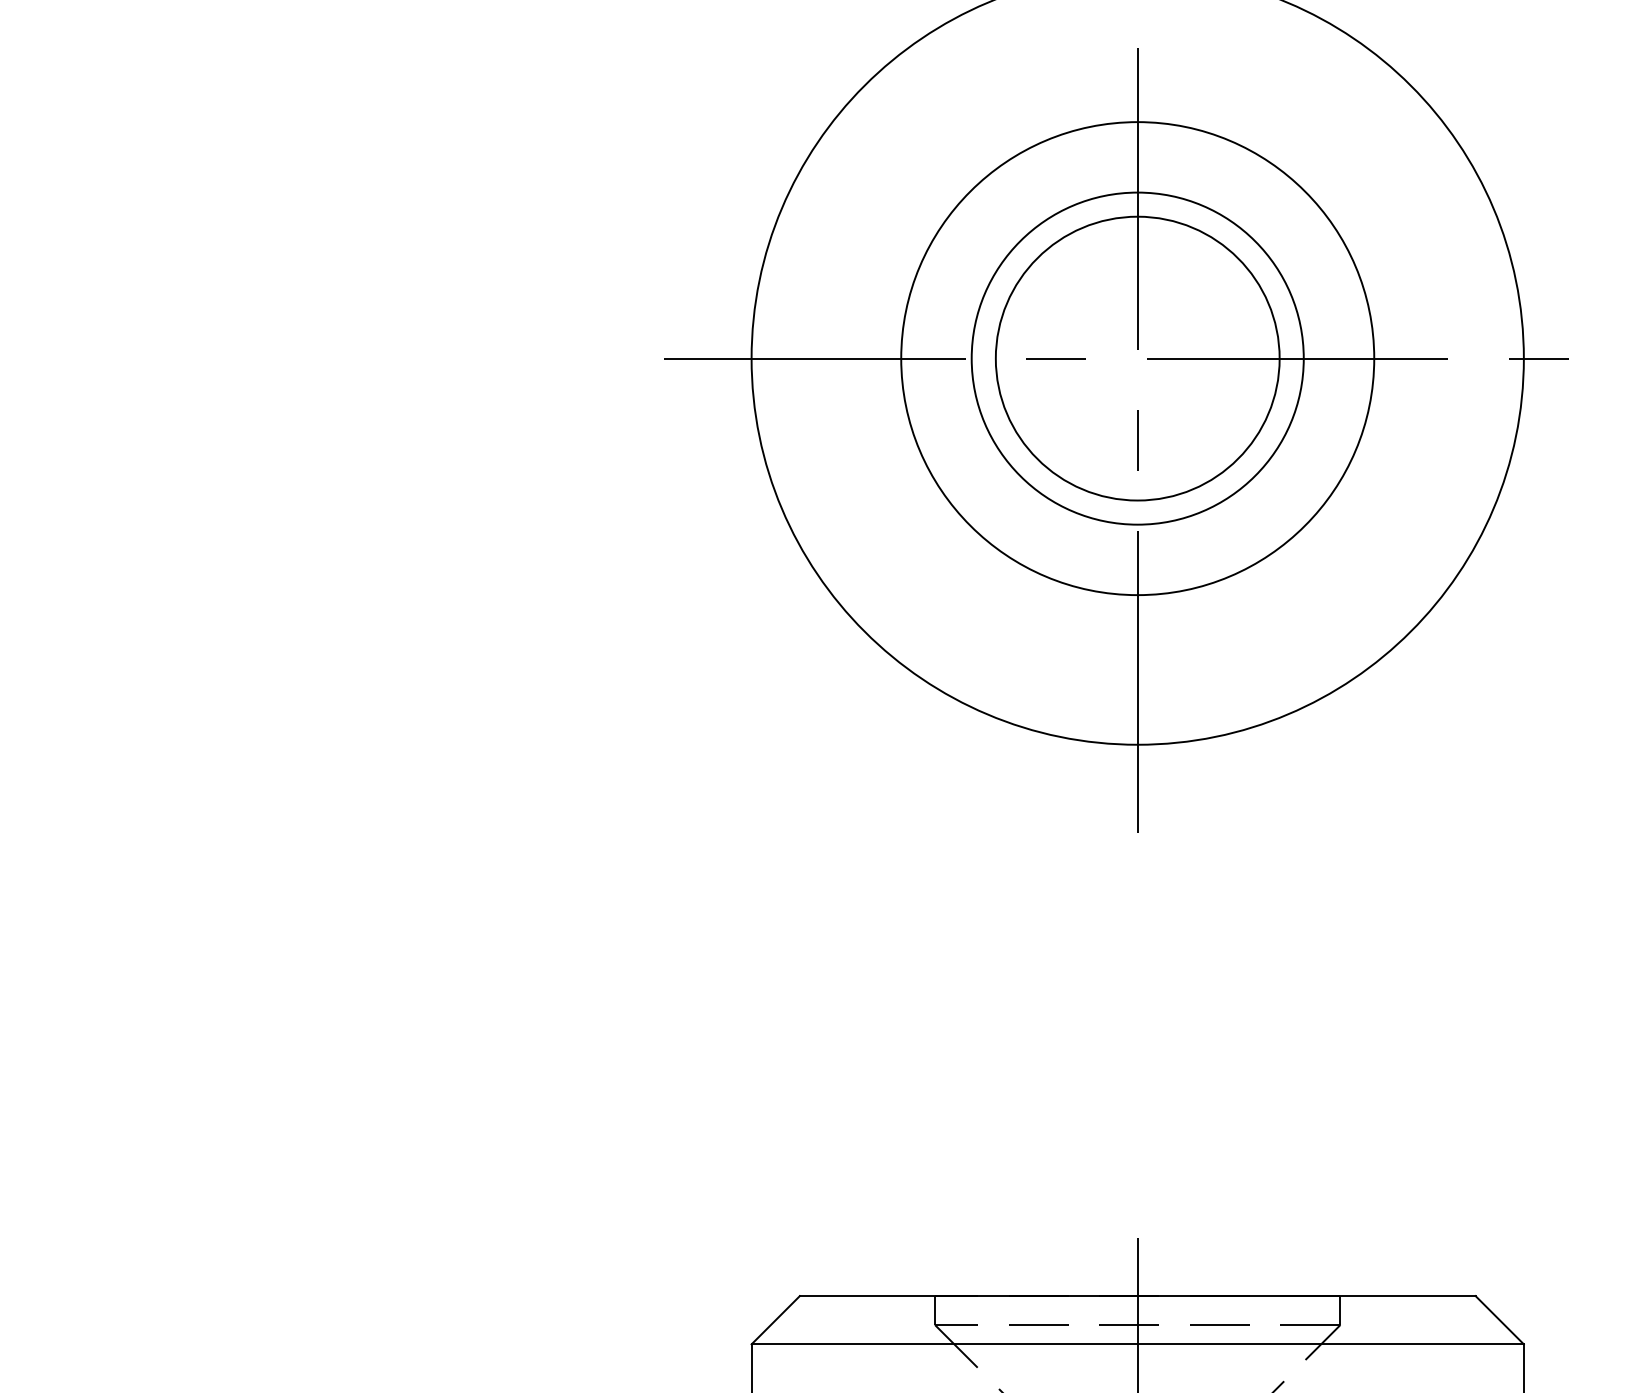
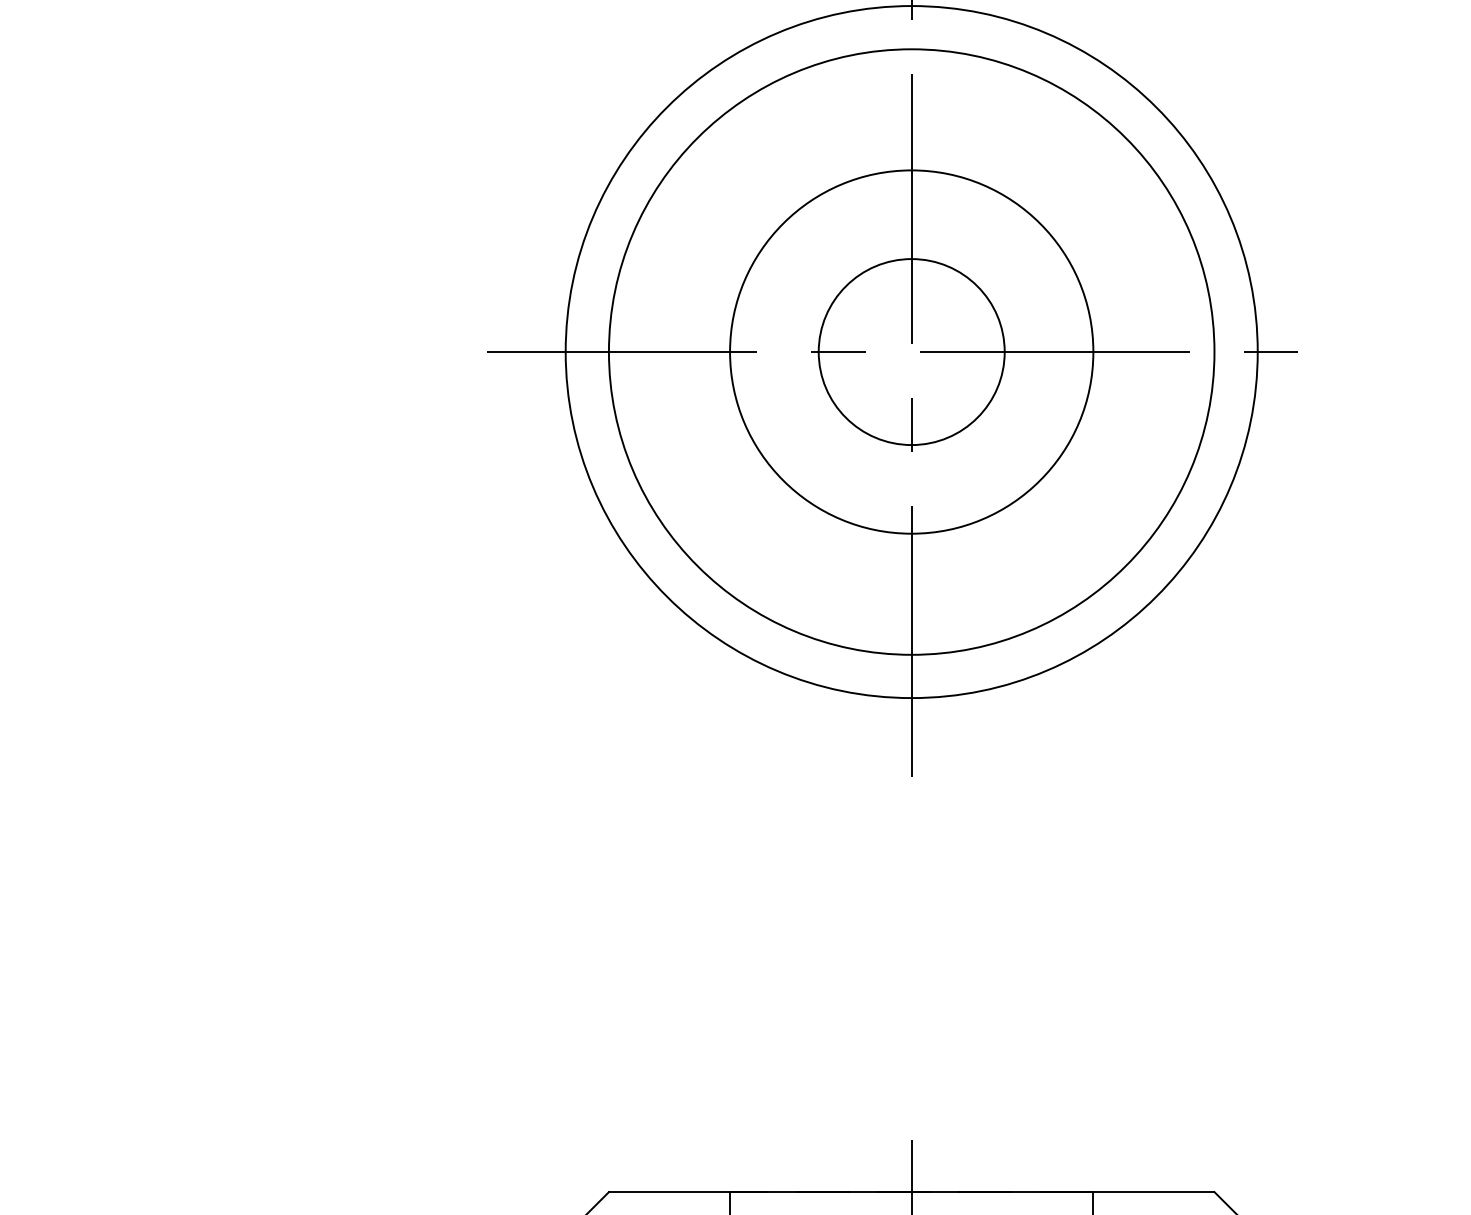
circle: (1137, 358) -> (911, 351), size x0.62
circle: (1137, 358) -> (911, 351), size x1.43
circle: (1137, 358) -> (911, 351), size x1.43

